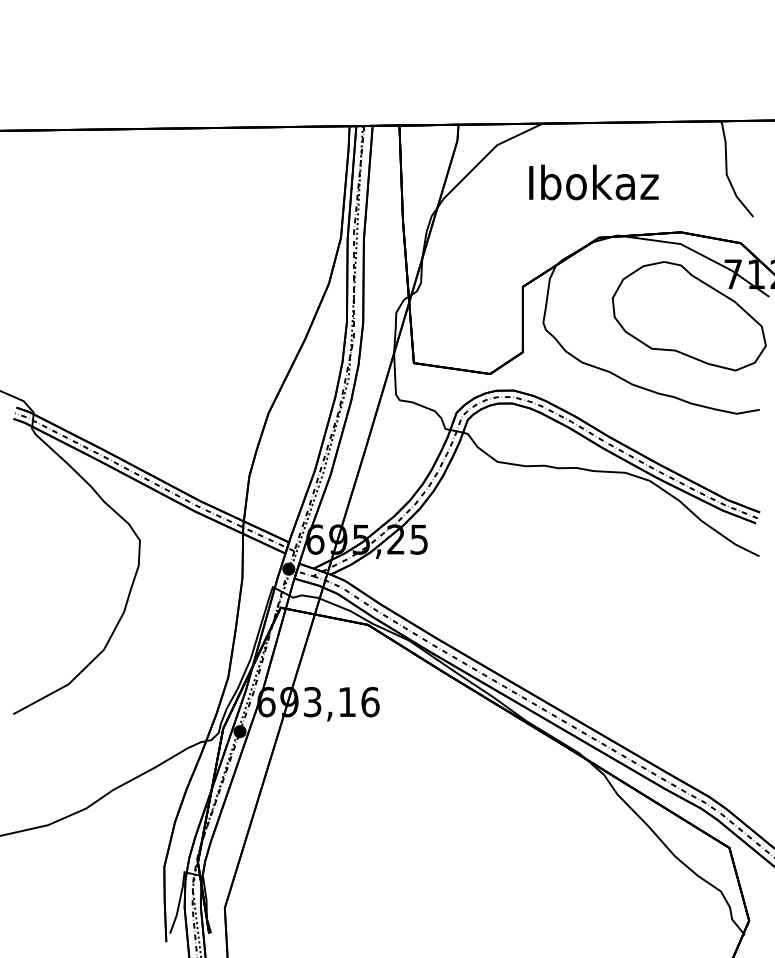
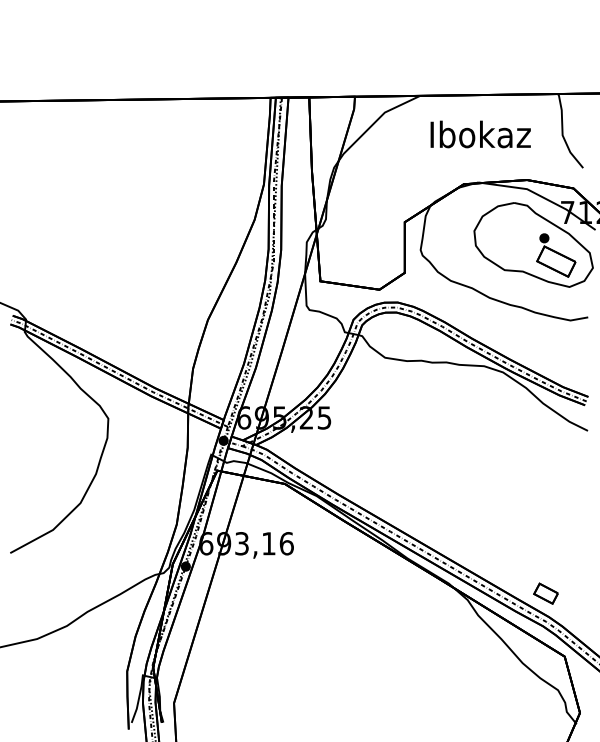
text: (593, 182) -> (480, 134), moved
part: (718, 329) -> (556, 255), added
part: (704, 766) -> (545, 593), added

